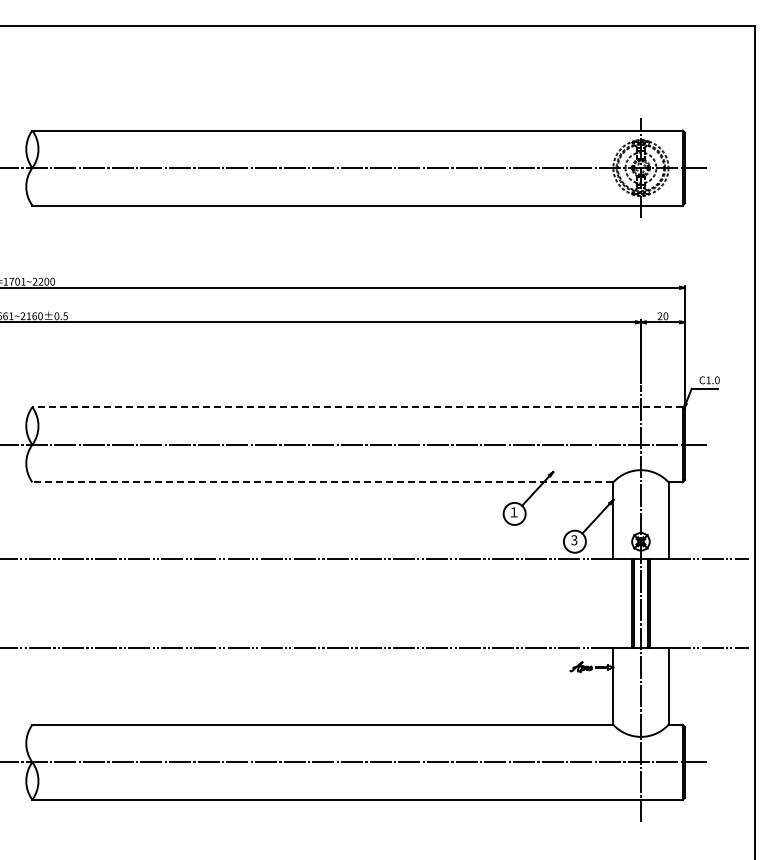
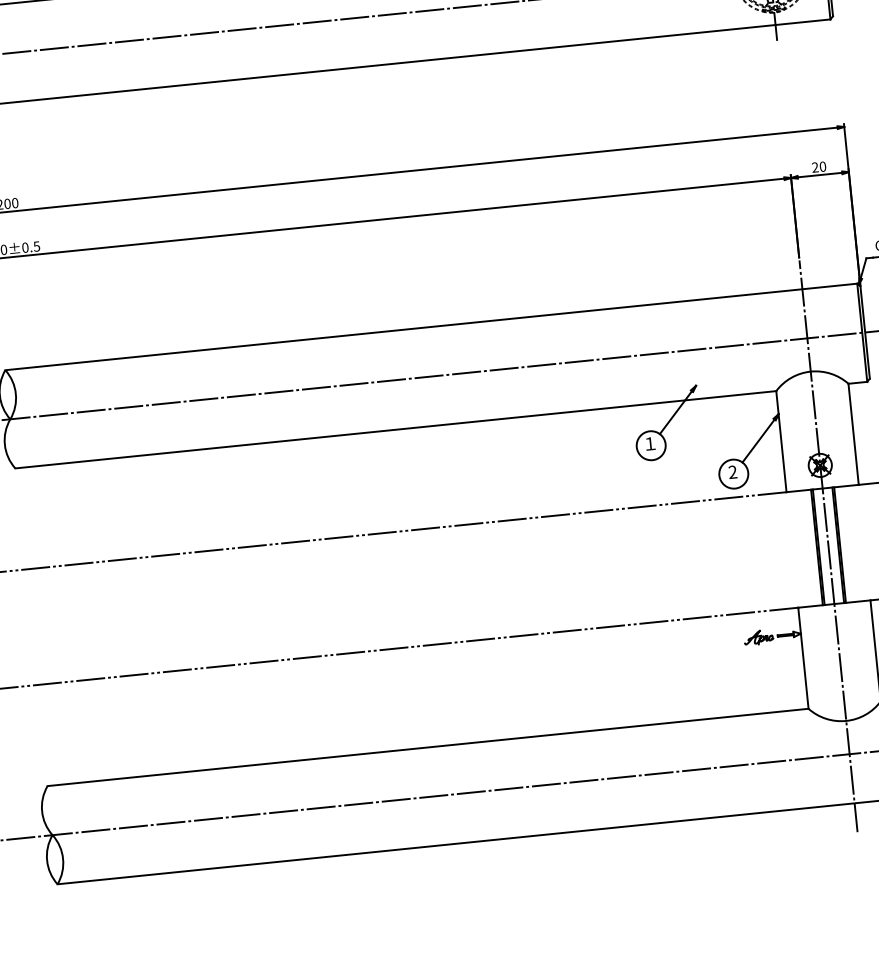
line: (357, 407) -> (431, 327), dashed -> solid
line: (322, 482) -> (395, 430), dashed -> solid
text: (574, 540) -> (733, 472), 3 -> 2

